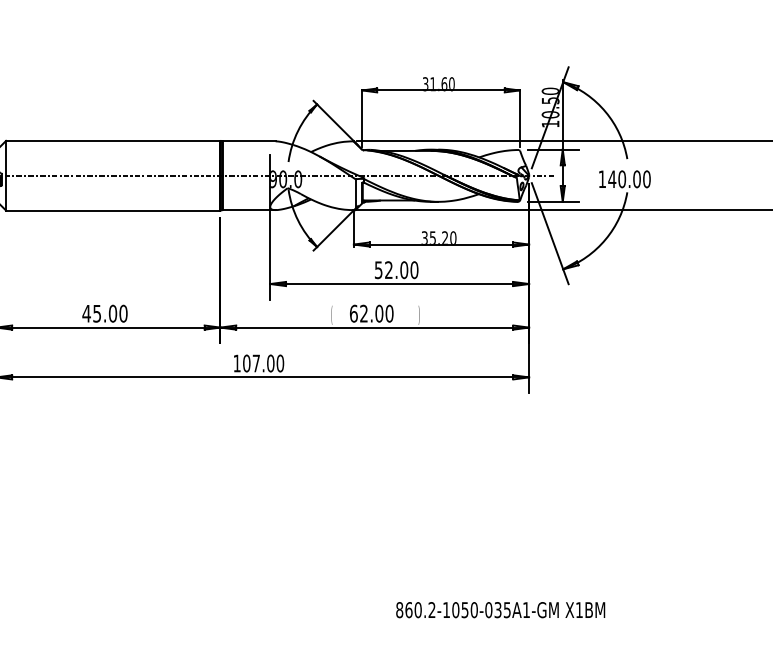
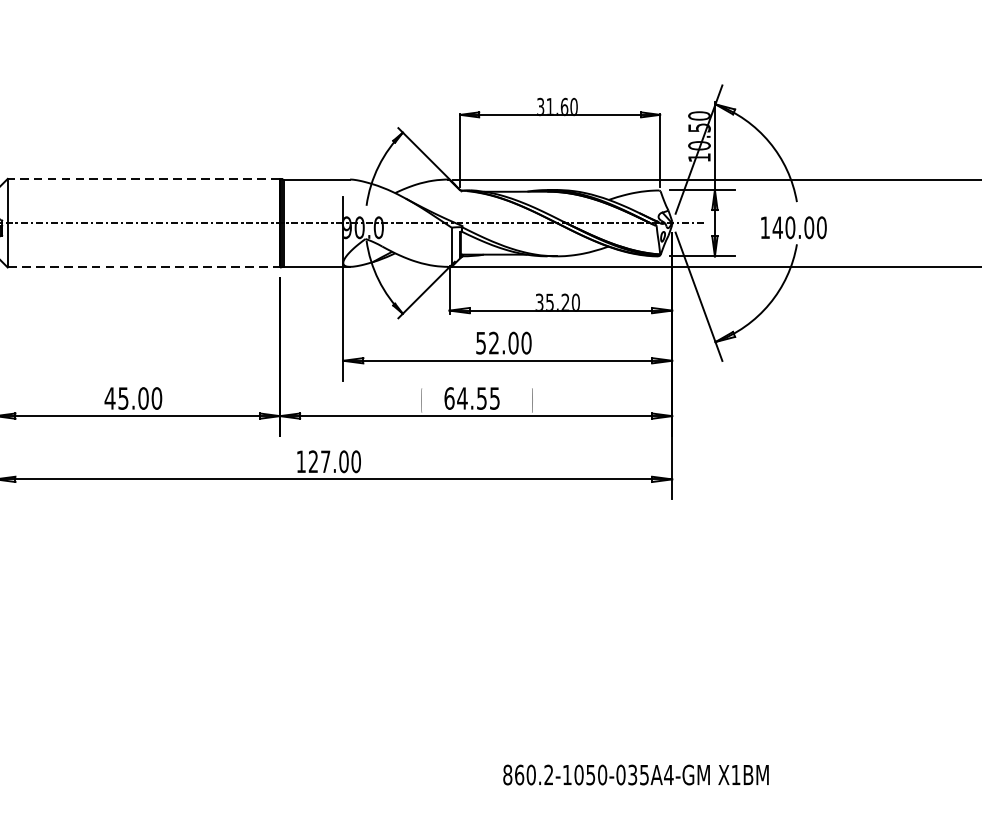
line: (112, 140) -> (142, 178), solid -> dashed
line: (113, 210) -> (144, 267), solid -> dashed
text: (376, 313) -> (478, 398), 62.00 -> 64.55
text: (246, 363) -> (313, 461), 107.00 -> 127.00
text: (526, 609) -> (668, 774), 860.2-1050-035A1-GM -> 860.2-1050-035A4-GM

